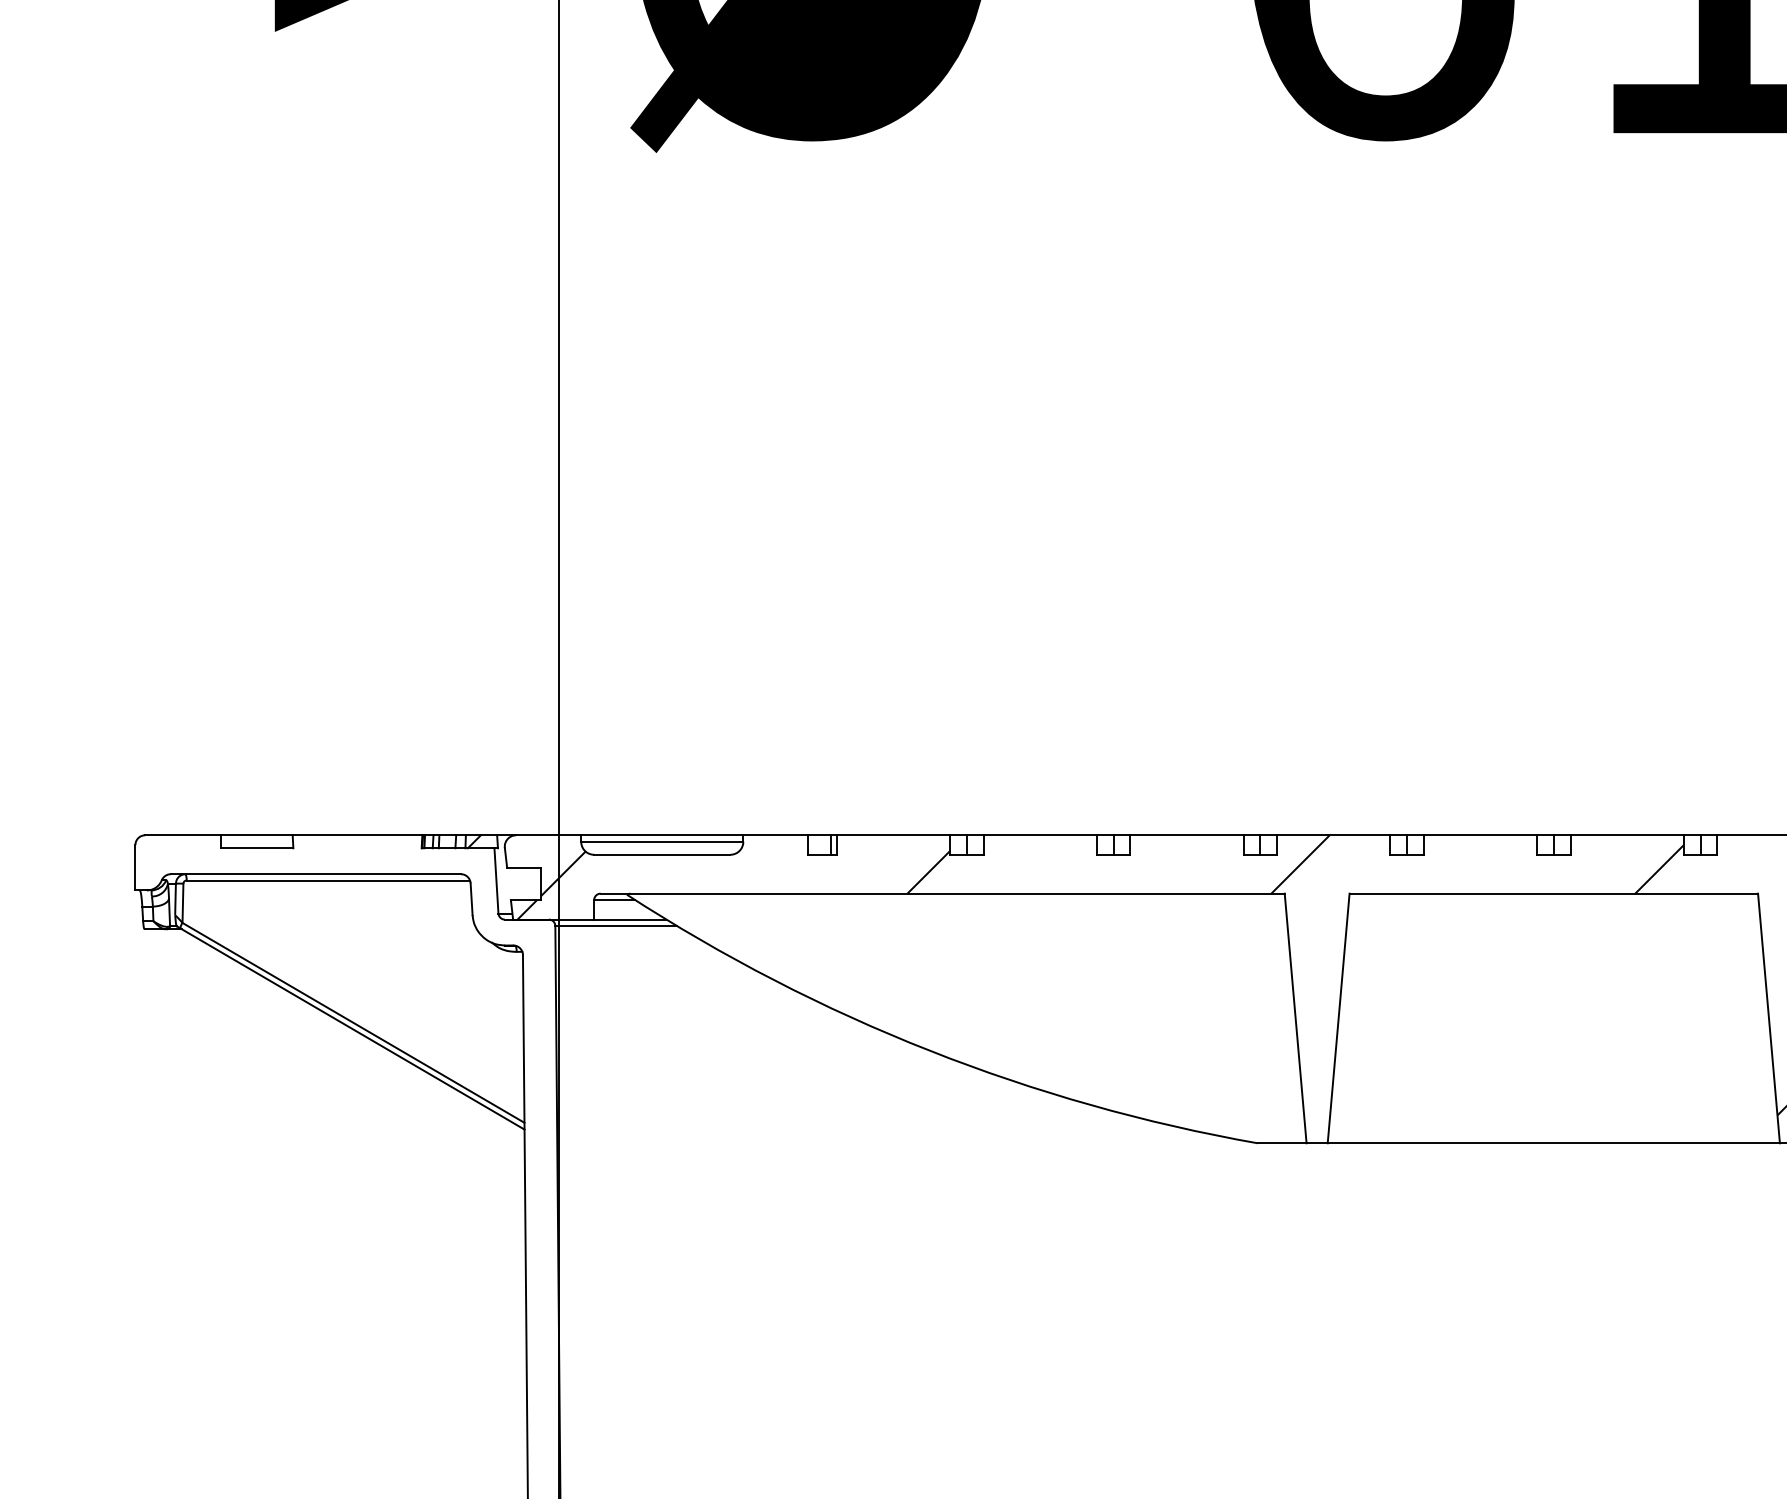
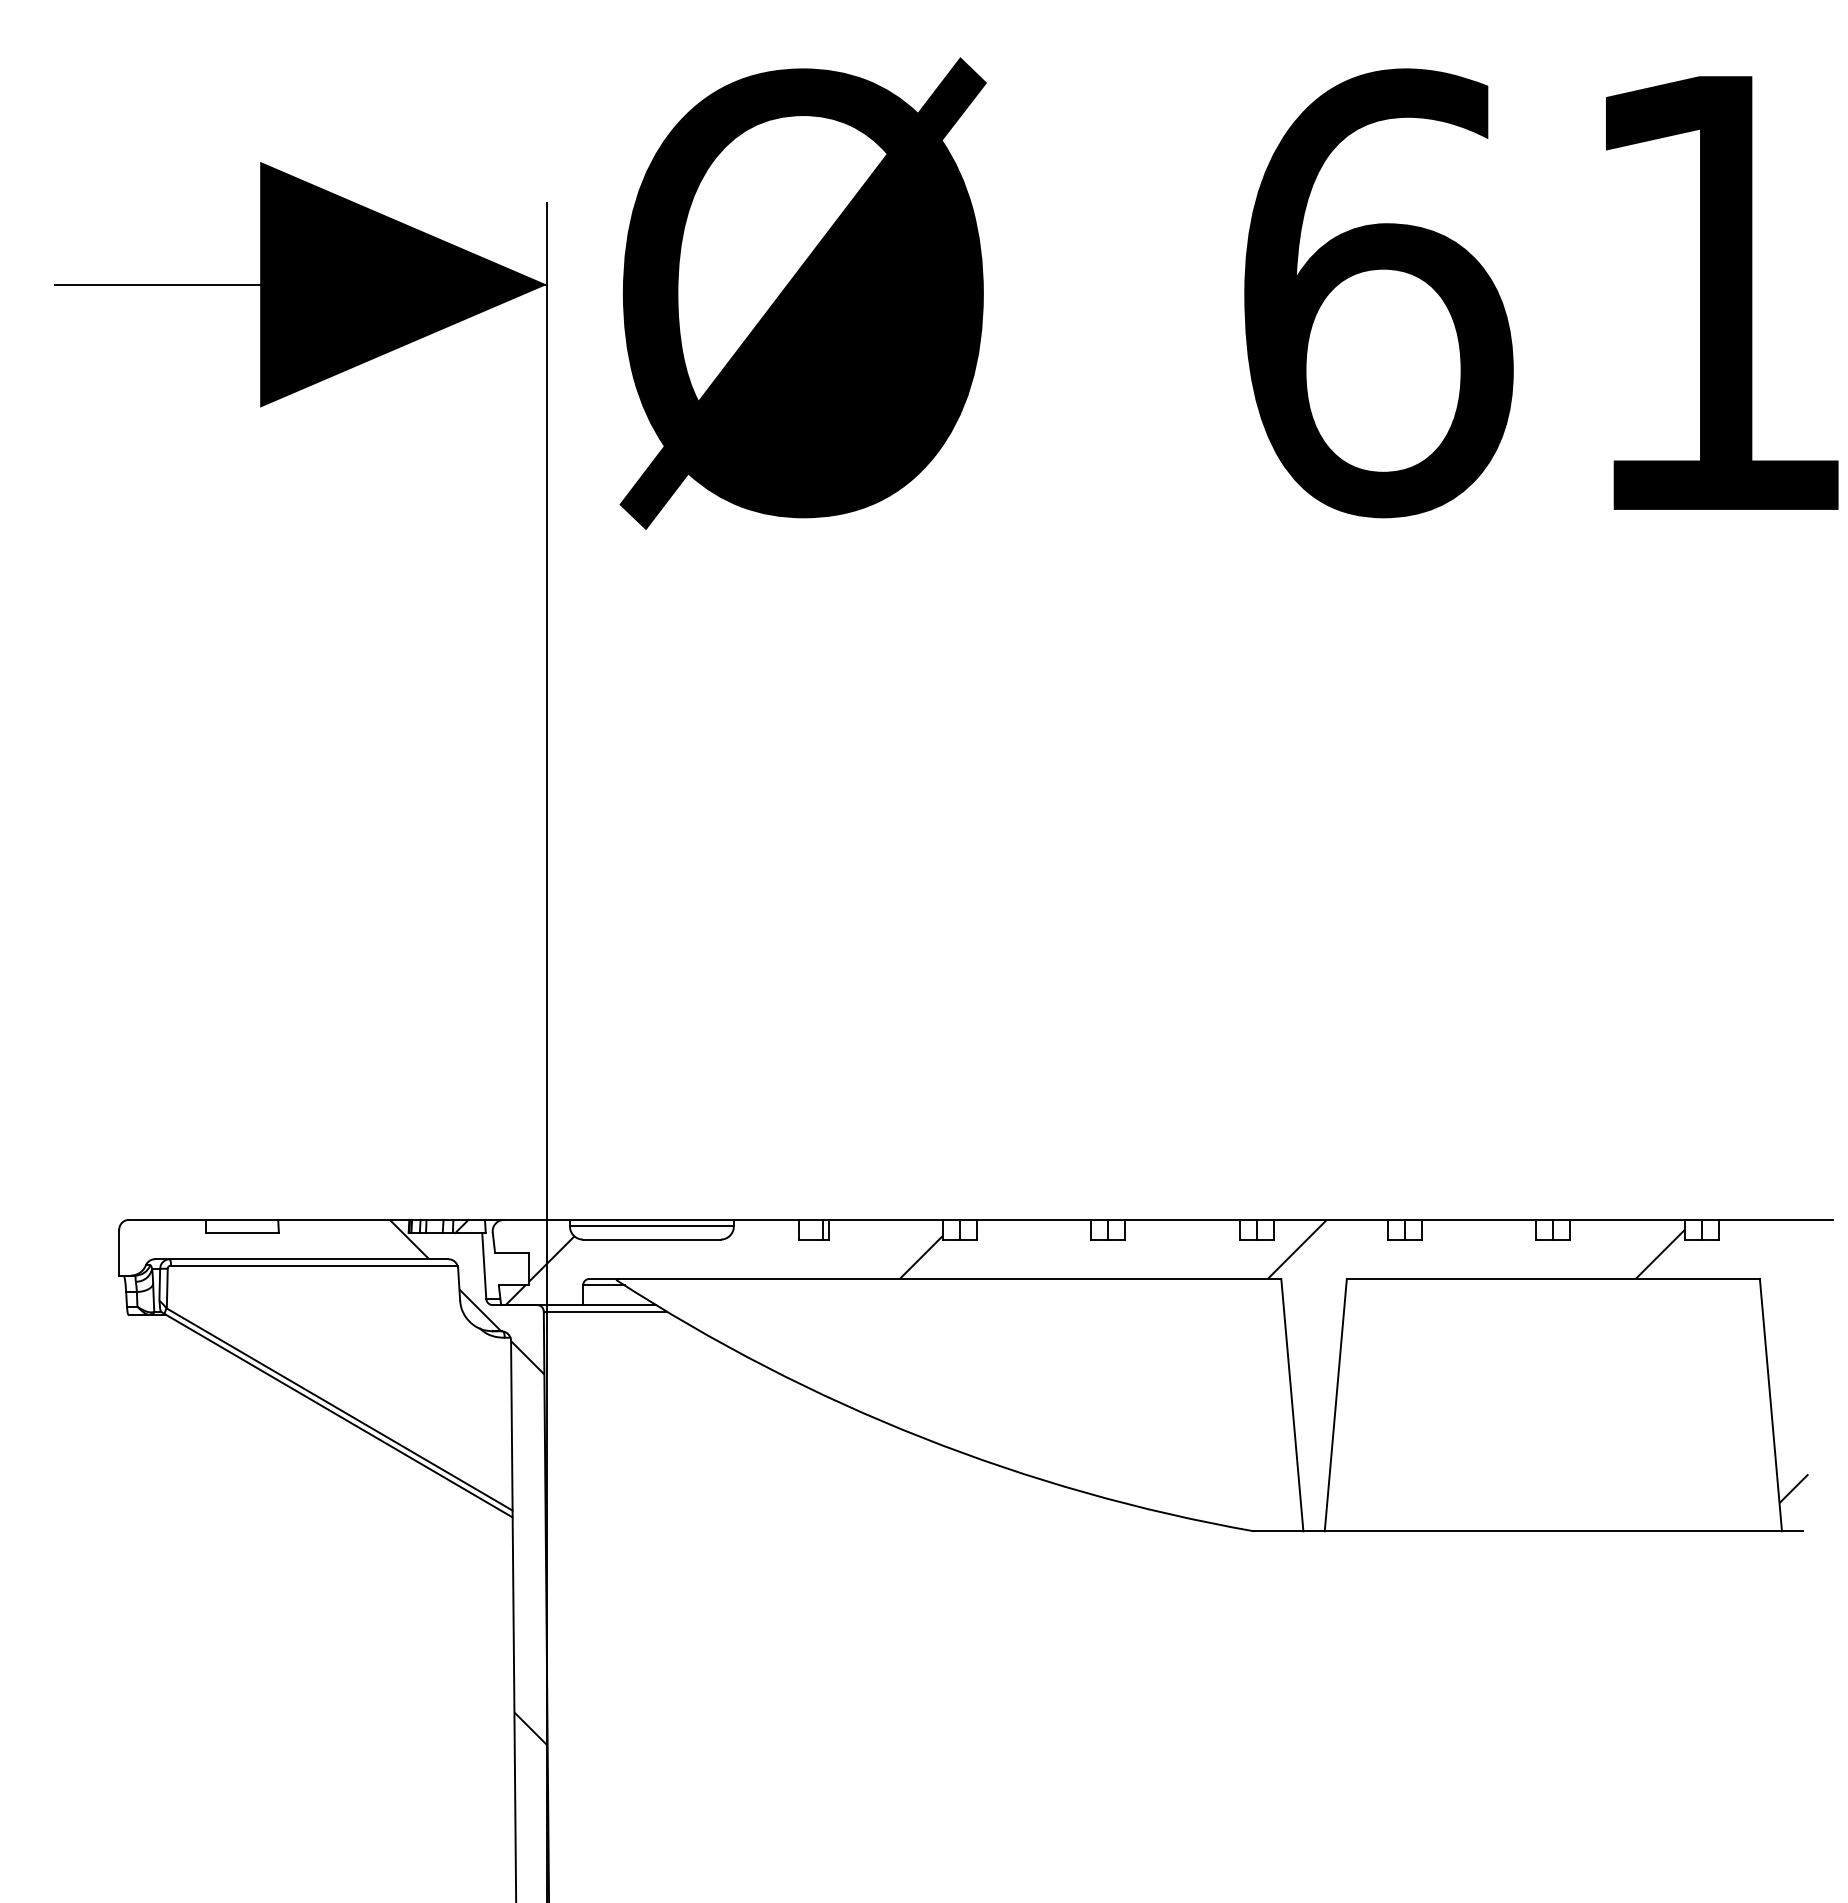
hatch: (480, 1095) -> (468, 1482), added

